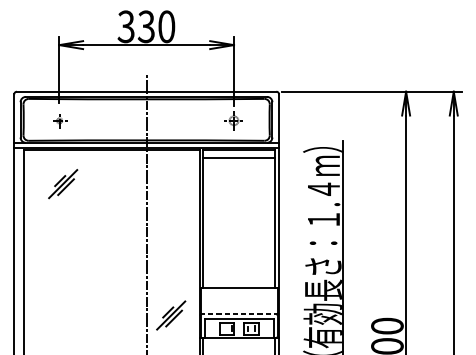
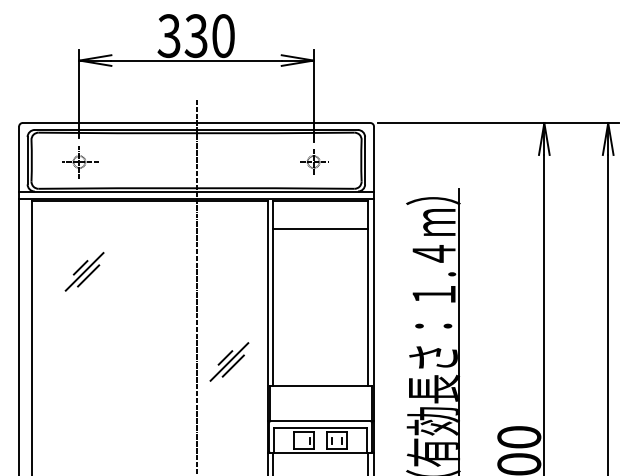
part: (60, 121) -> (80, 162), size x1.67
line: (239, 158) -> (320, 229), moved
part: (63, 183) -> (84, 271), moved
line: (239, 314) -> (320, 421), dashed -> solid
part: (171, 315) -> (229, 361), moved

